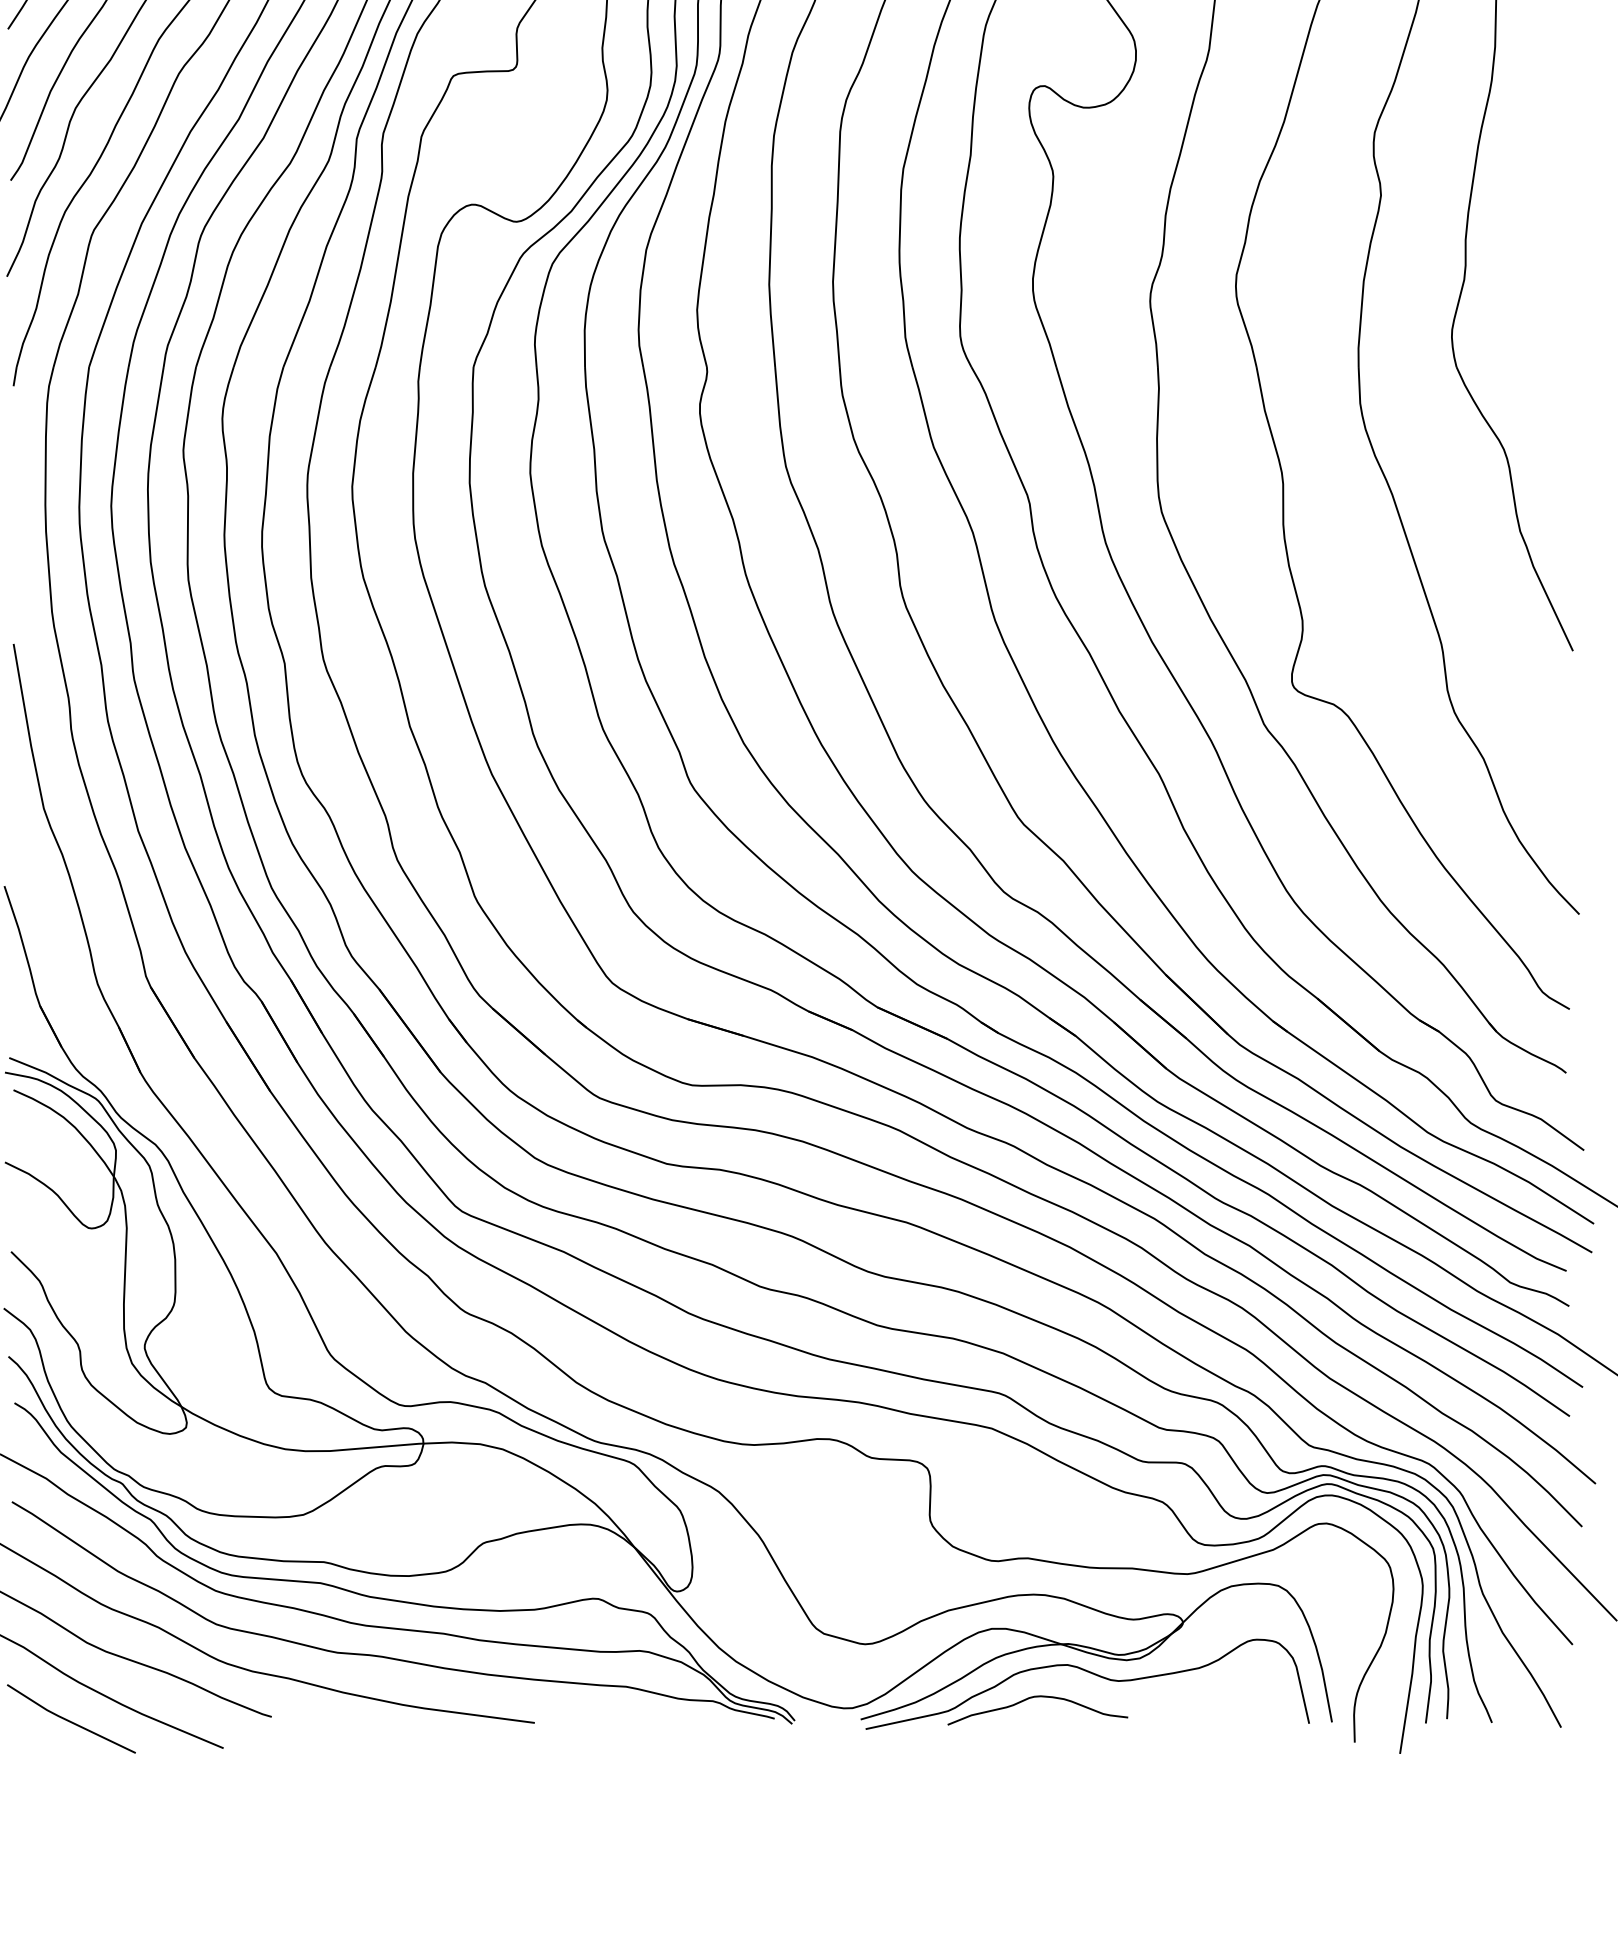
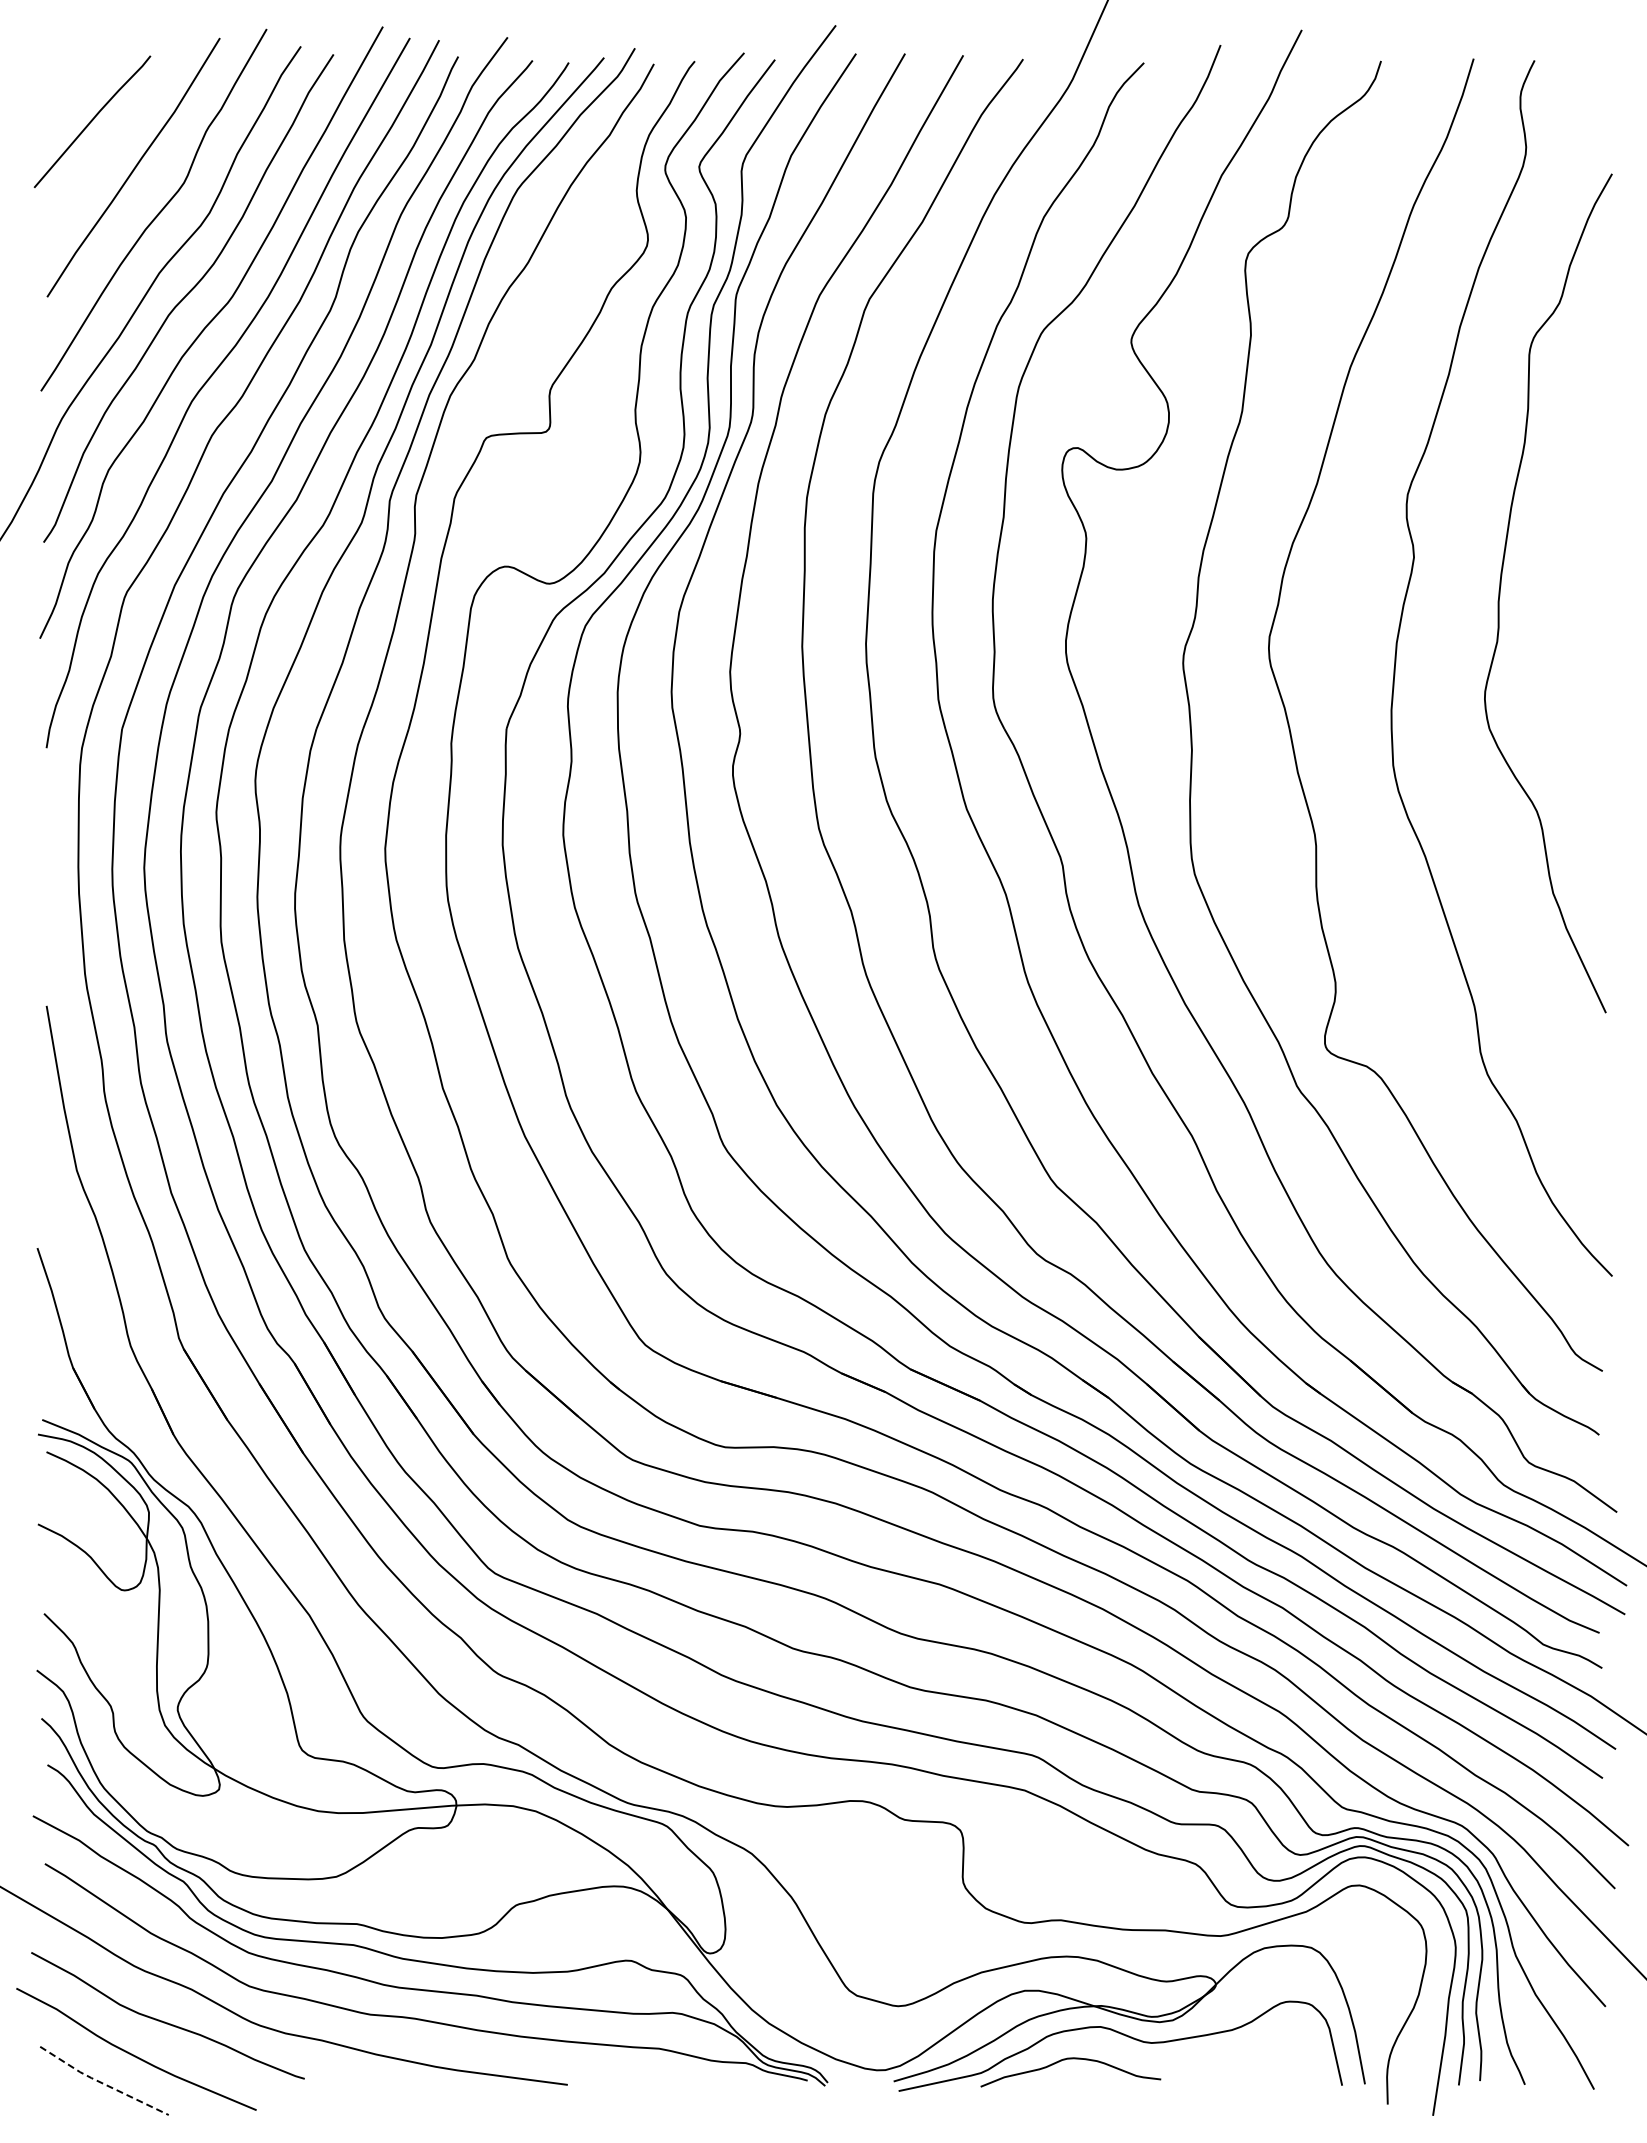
line: (69, 1721) -> (102, 2083), solid -> dashed

